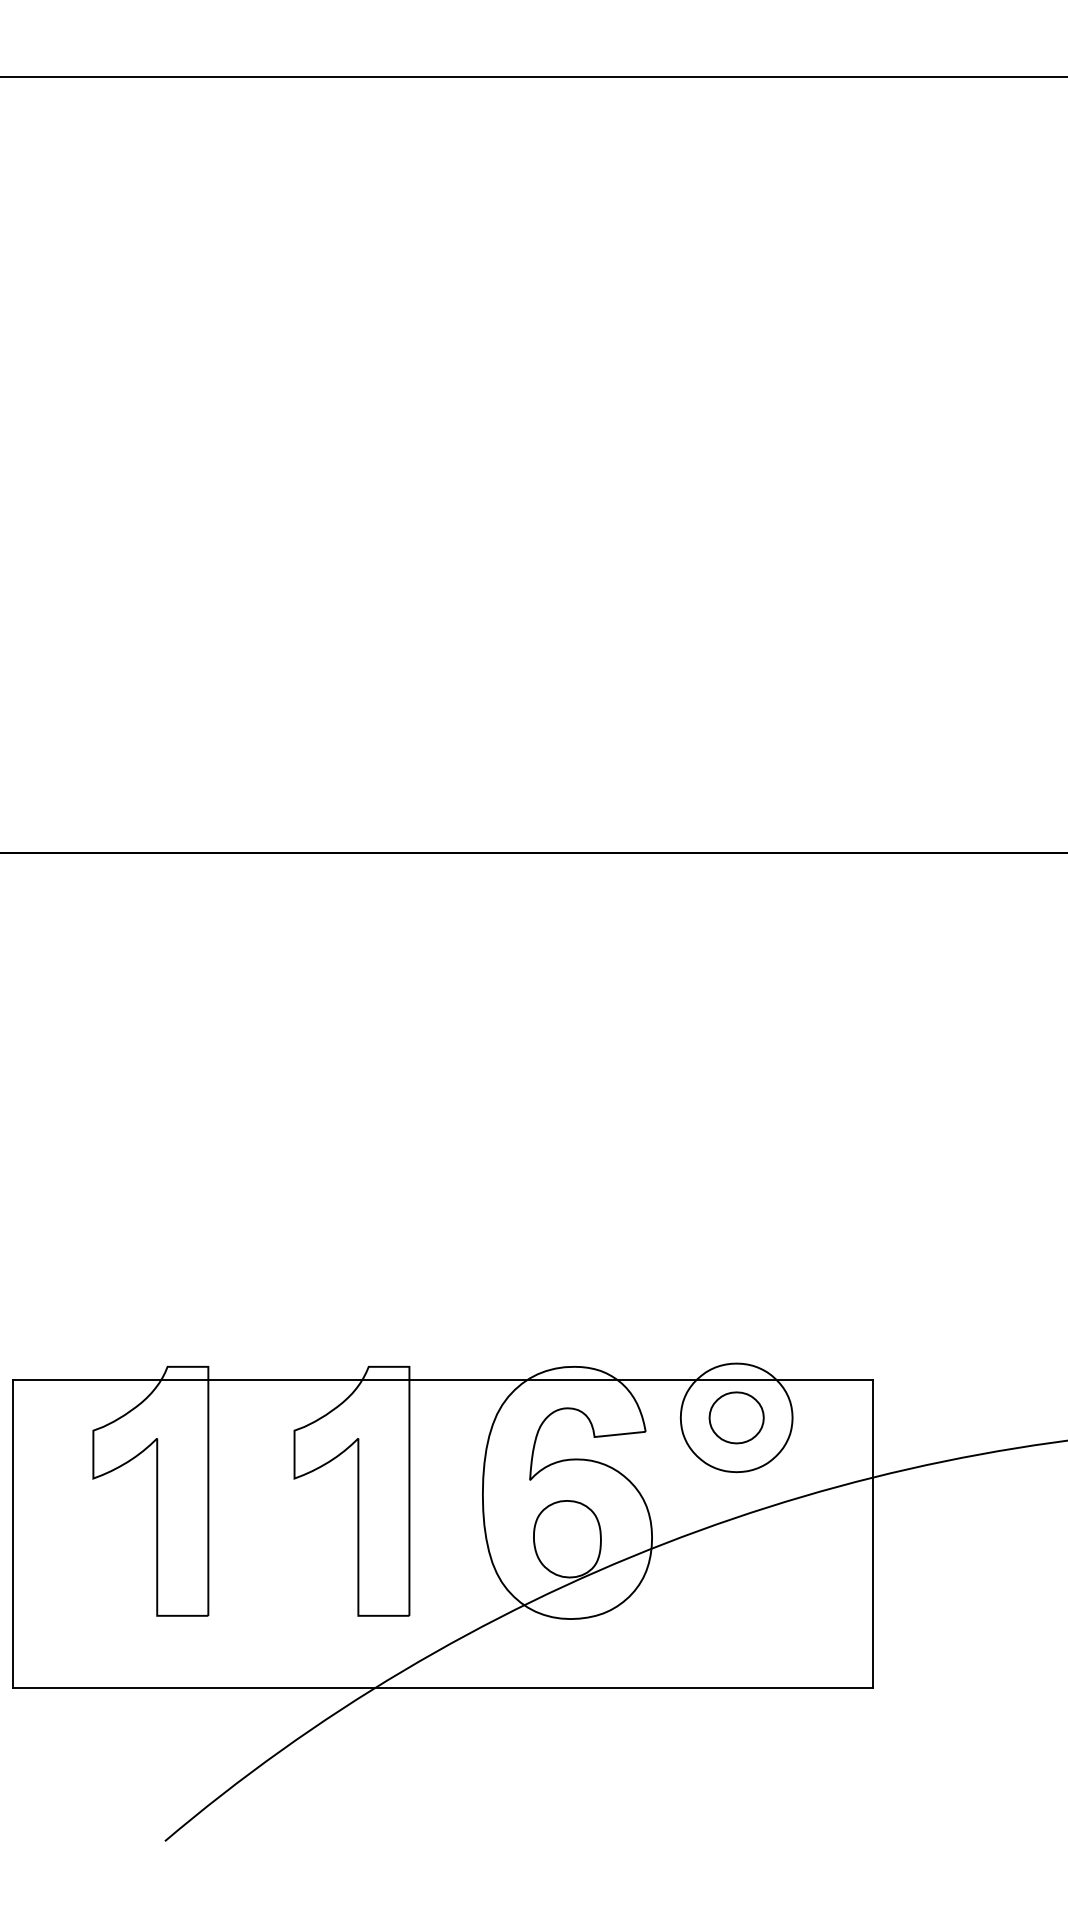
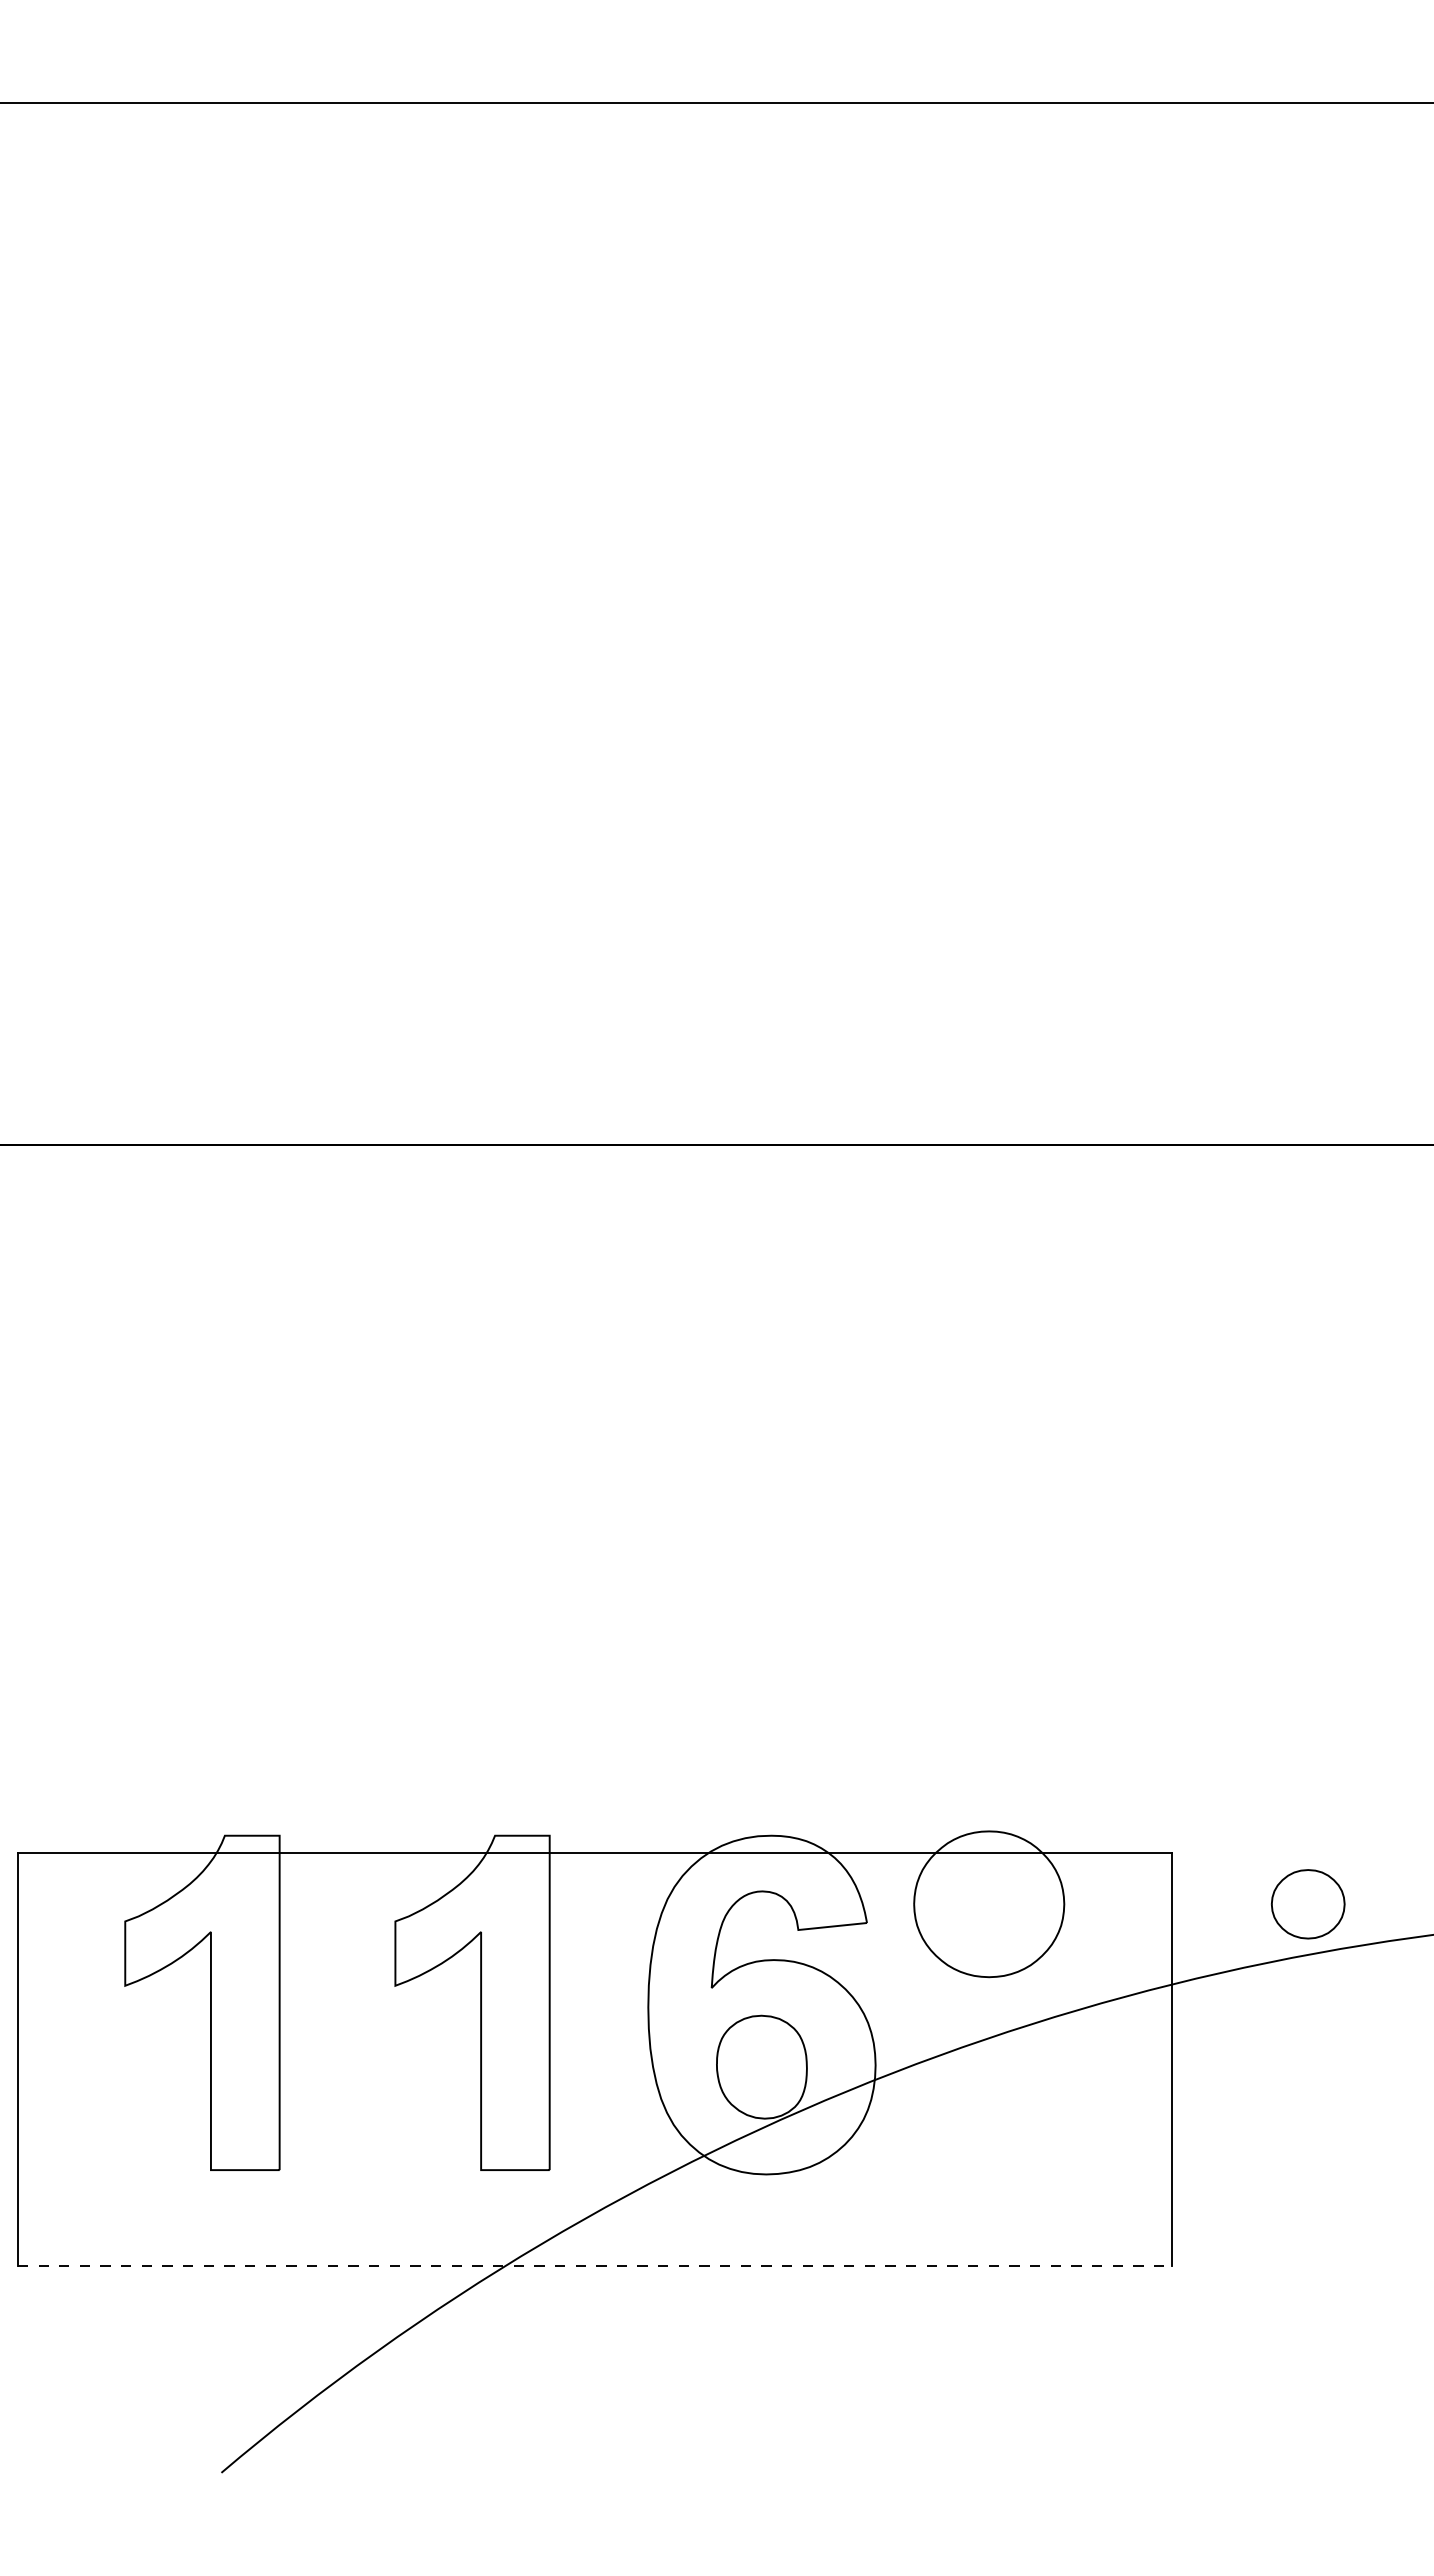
part: (736, 1418) -> (1307, 1904), moved
line: (443, 1687) -> (595, 2266), solid -> dashed

